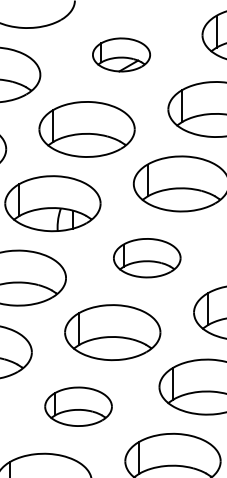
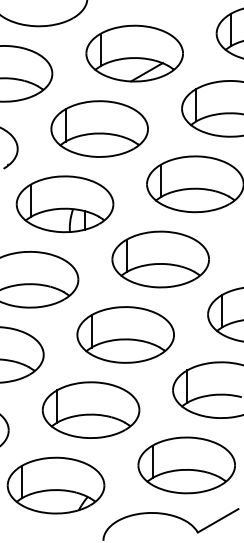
part: (121, 54) -> (134, 53), size x1.67
part: (147, 258) -> (160, 259), size x1.43
part: (78, 406) -> (90, 409), size x1.43

